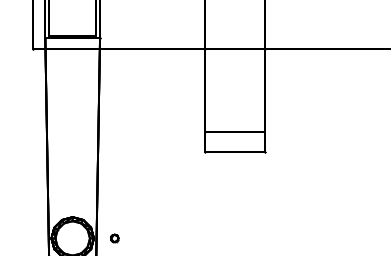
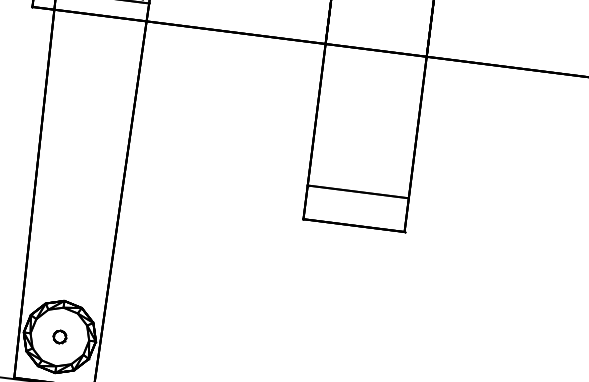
part: (114, 238) -> (59, 337), moved

